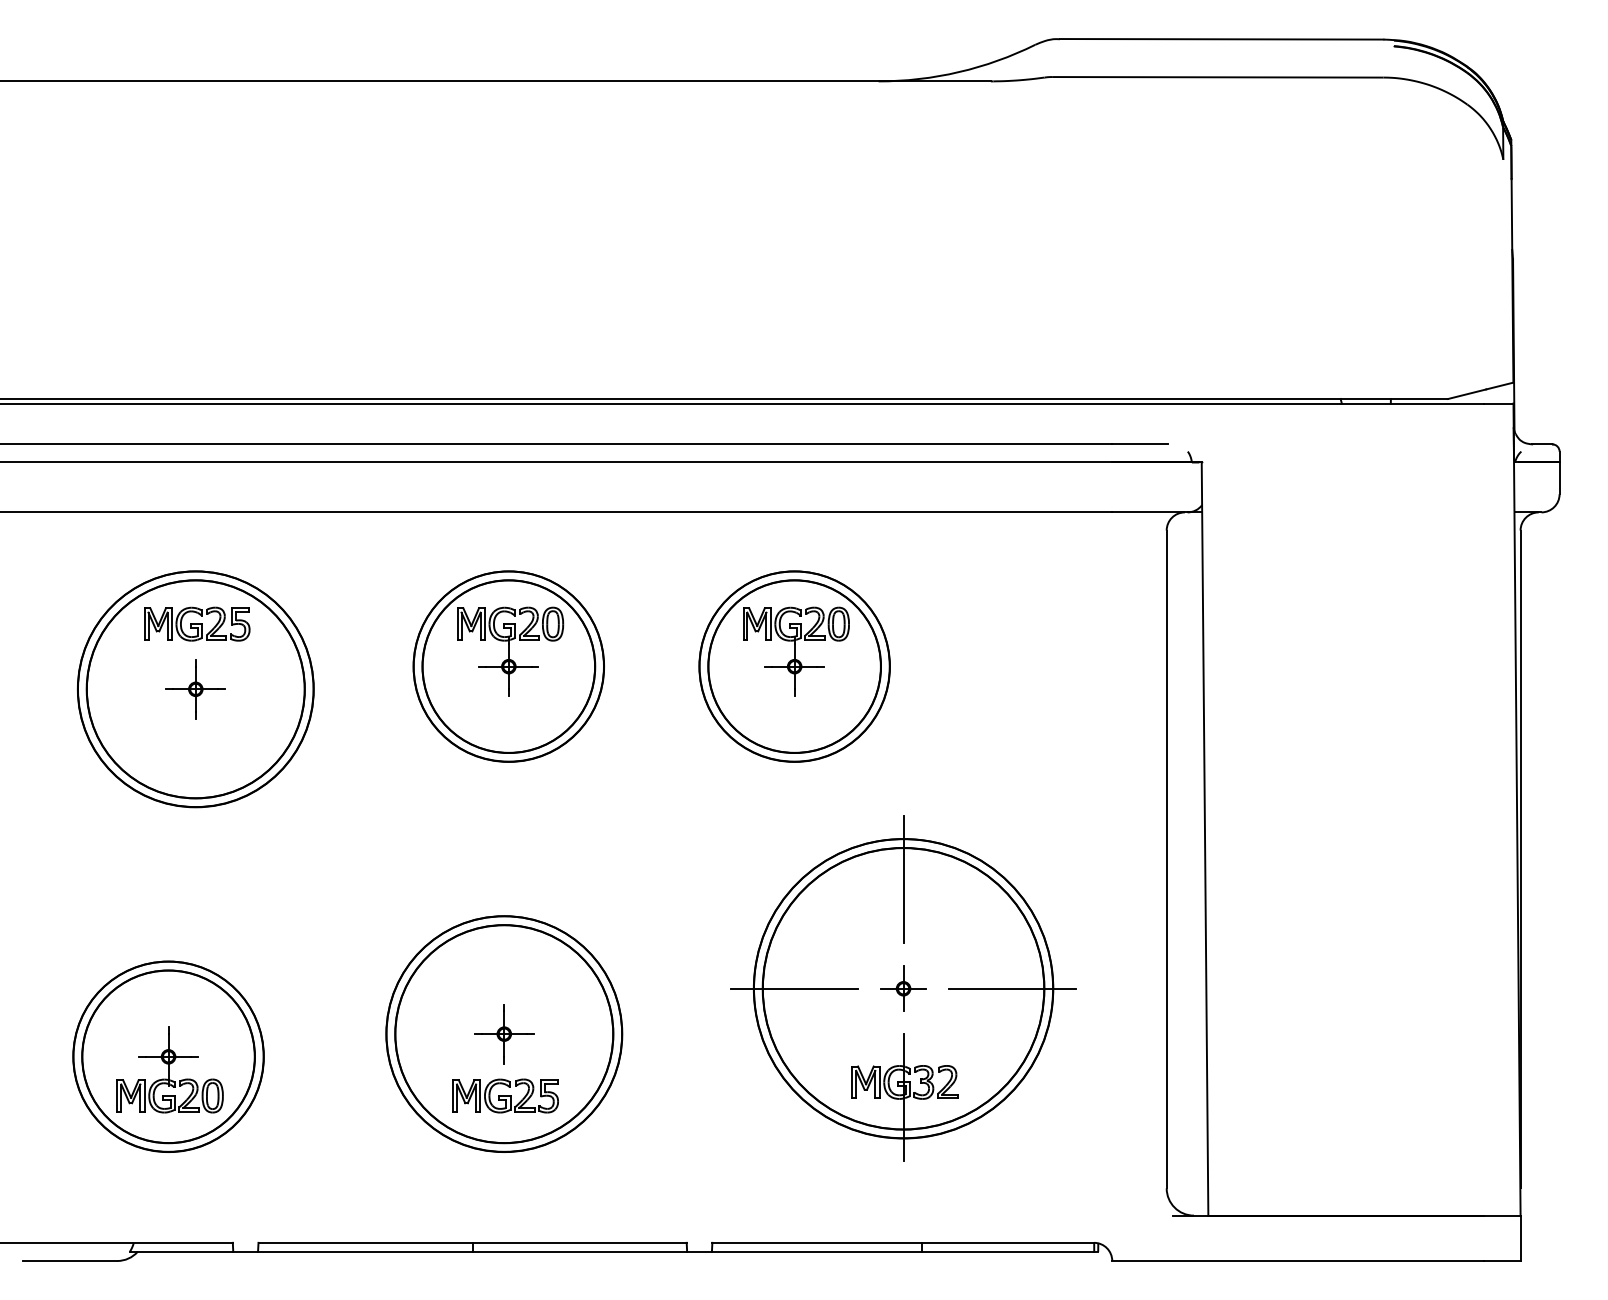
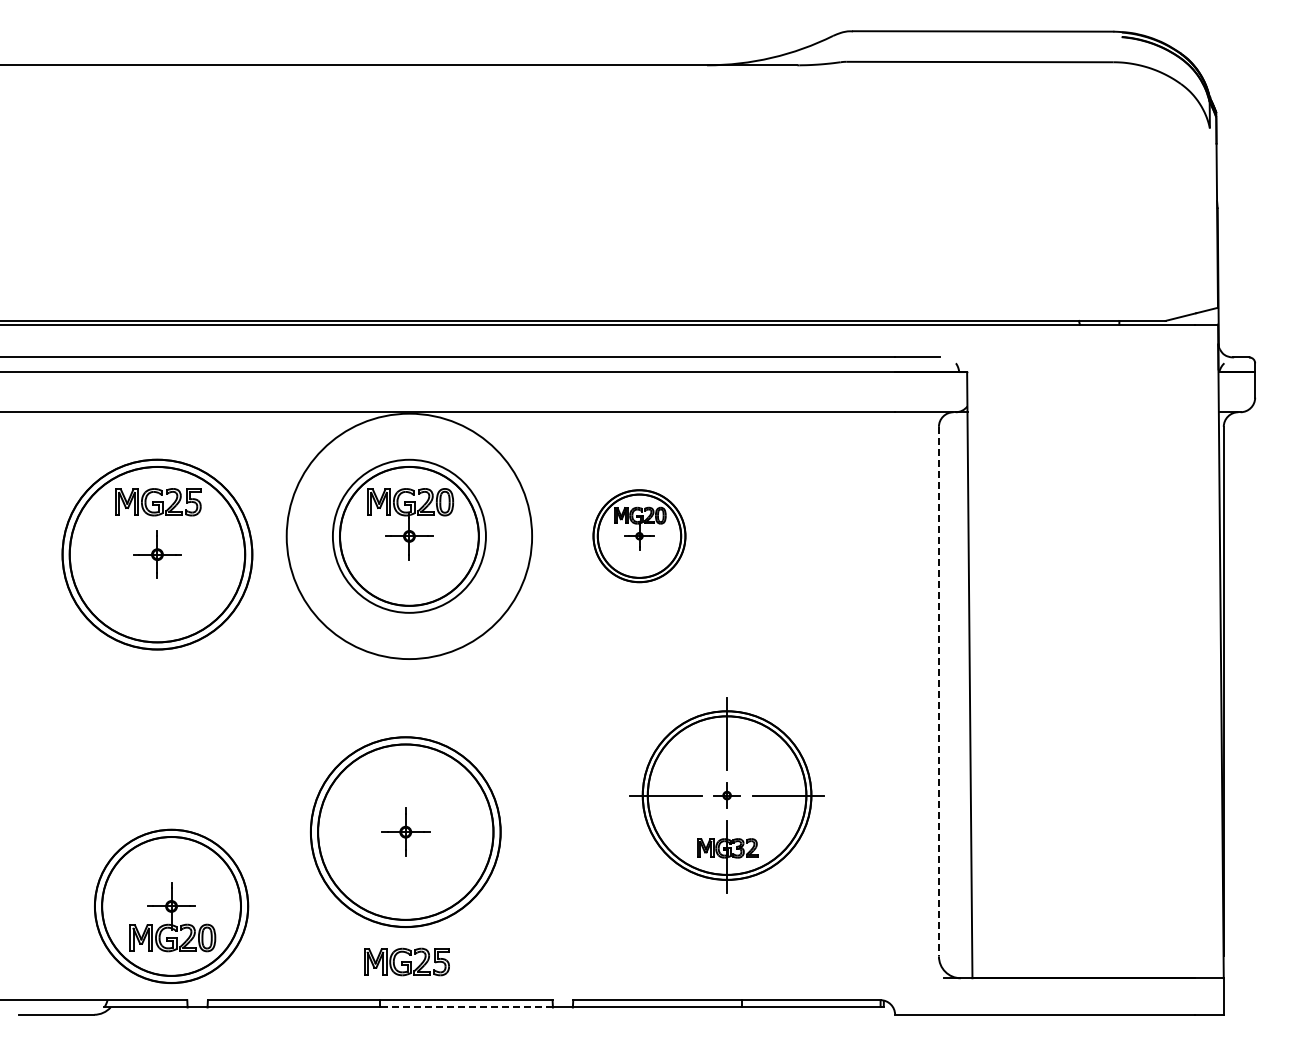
part: (794, 665) -> (639, 535), size x0.6
circle: (508, 666) -> (409, 536), size x1.6
line: (1166, 859) -> (938, 691), solid -> dashed
part: (902, 988) -> (726, 795), size x0.7
part: (168, 1055) -> (171, 905), moved
part: (505, 1095) -> (406, 961), moved
line: (579, 1251) -> (466, 1007), solid -> dashed

